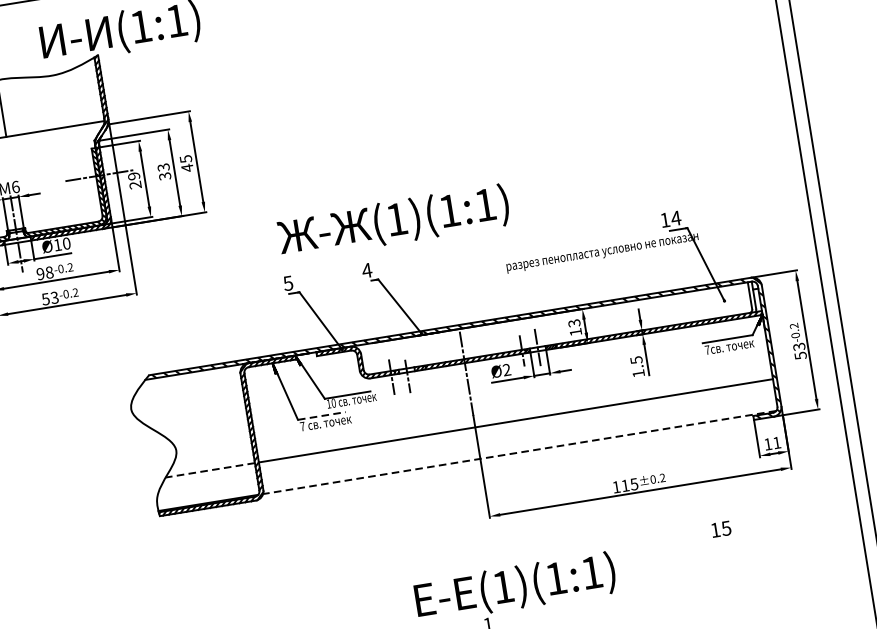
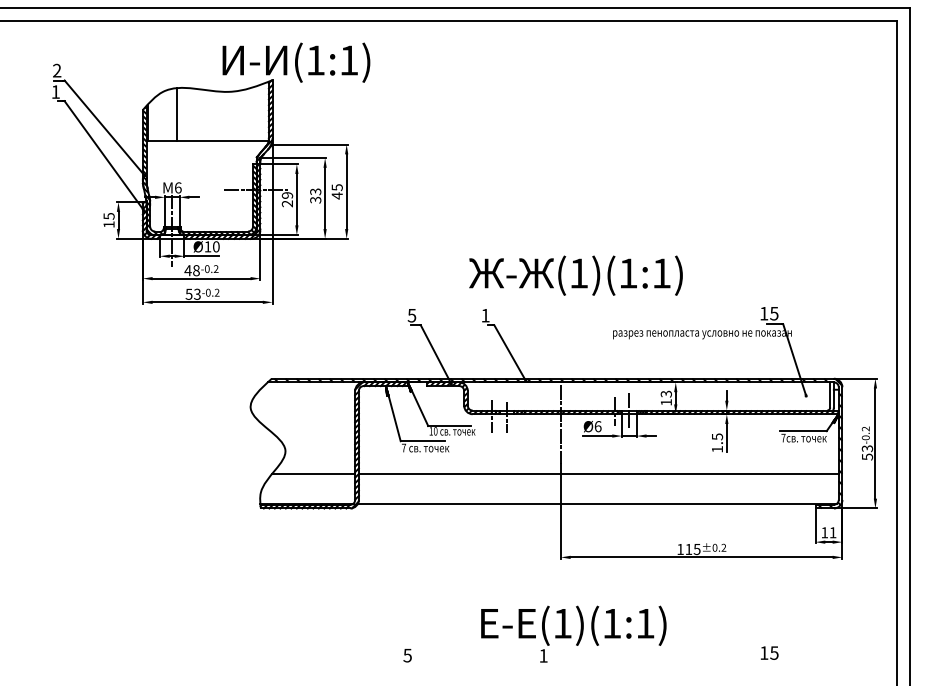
text: (675, 218) -> (773, 313), 14 -> 15
text: (393, 222) -> (575, 275), moved
text: (367, 270) -> (485, 315), 4 -> 1
text: (39, 273) -> (187, 270), 98 -> 48
text: (506, 369) -> (597, 426), Ø2 -> Ø6
line: (322, 416) -> (423, 441), dashed -> solid
line: (519, 452) -> (597, 503), dashed -> solid
line: (210, 470) -> (313, 474), dashed -> solid
text: (721, 528) -> (769, 652), moved

